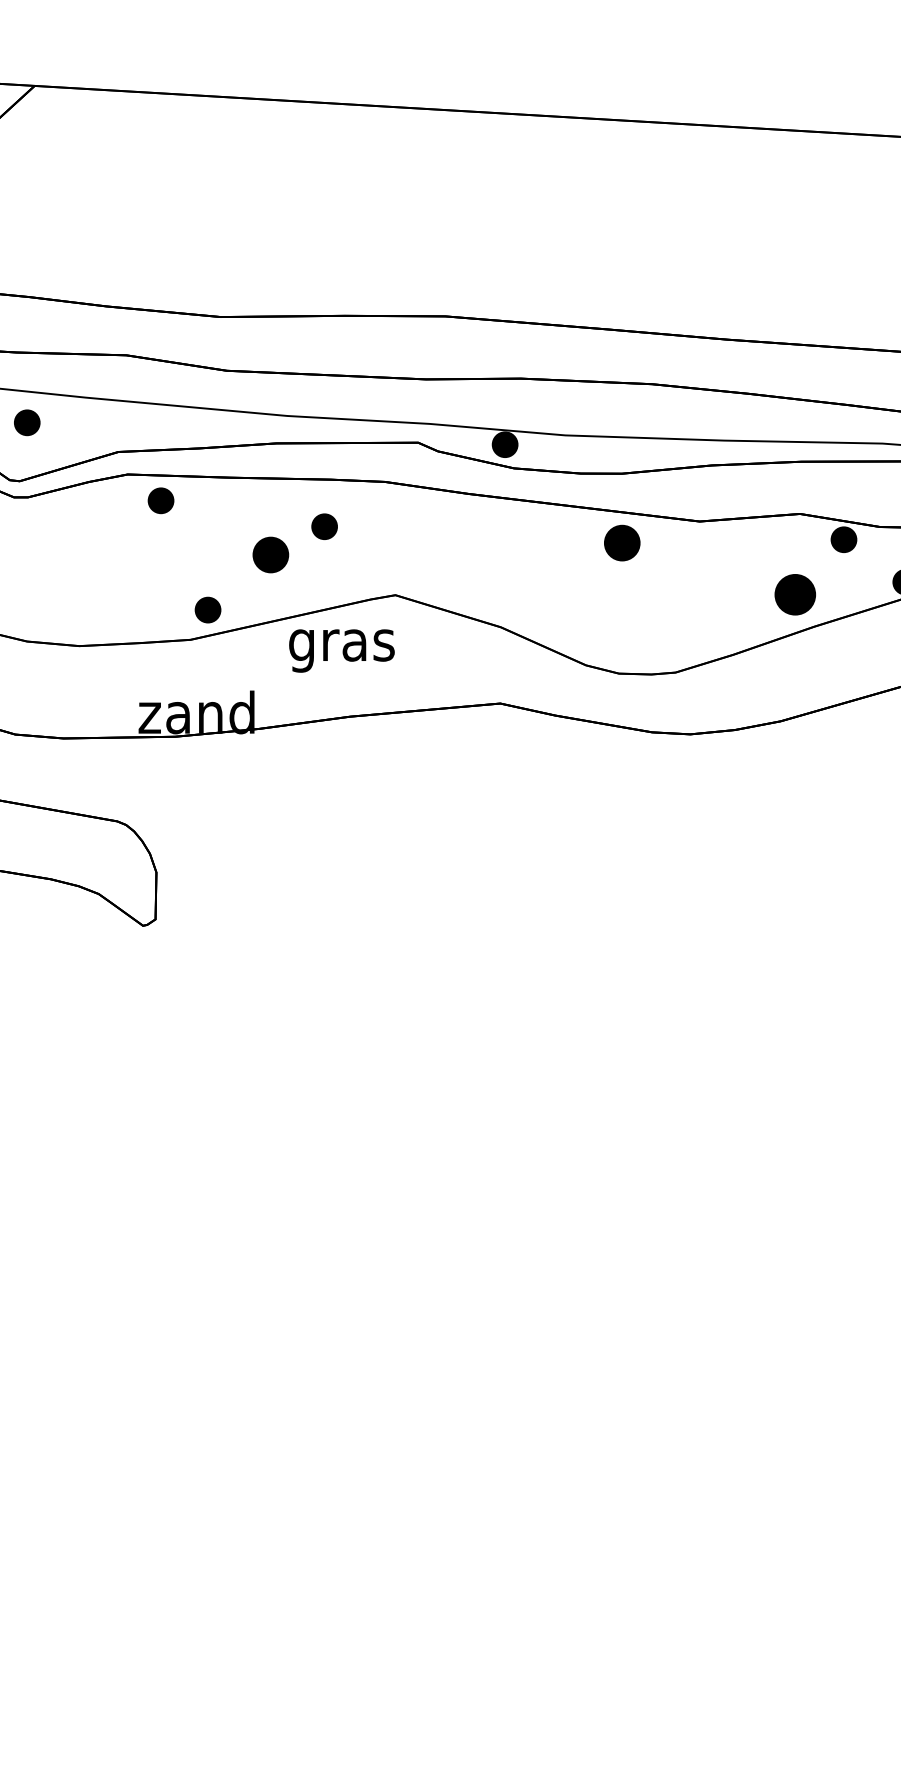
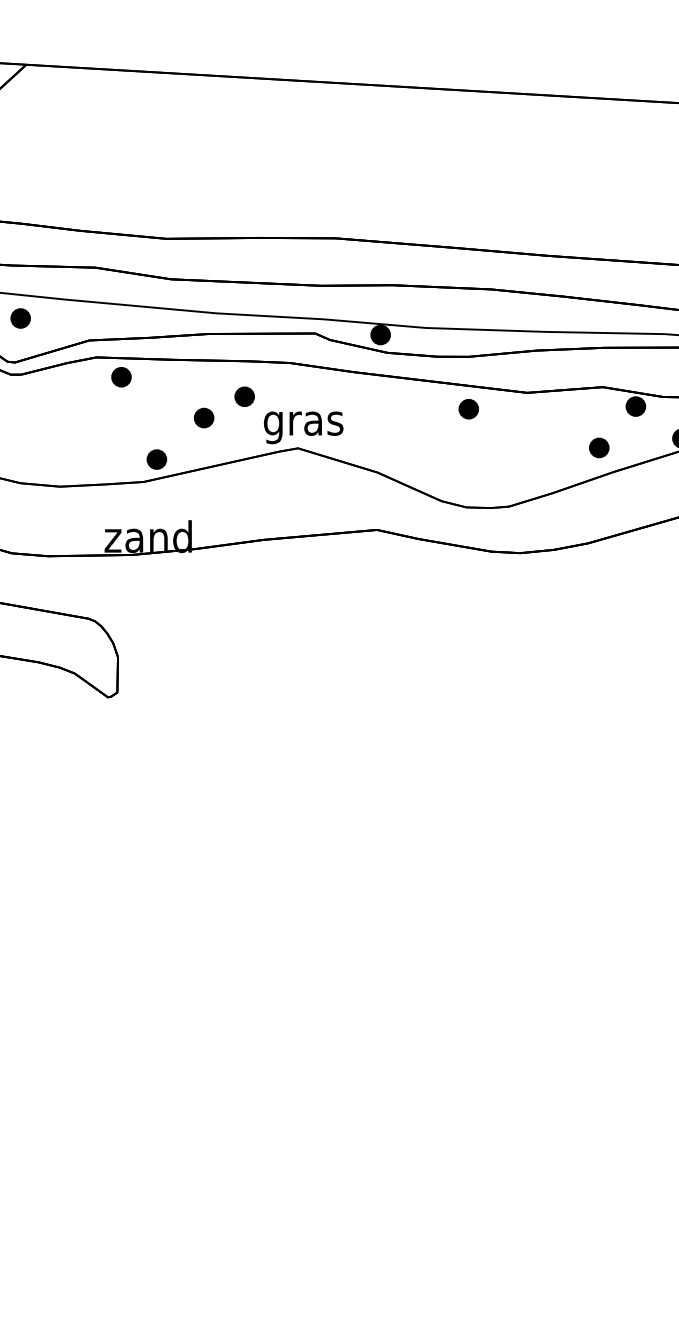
part: (621, 543) -> (468, 409), size x0.71
part: (270, 554) -> (203, 417), size x0.71
part: (795, 594) -> (599, 447), size x0.62
text: (341, 650) -> (303, 427), moved

